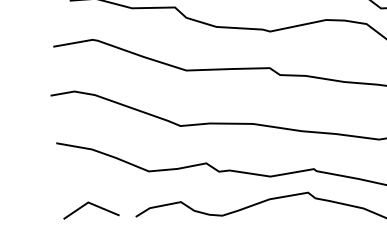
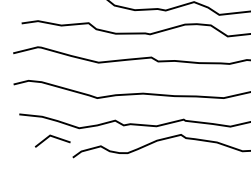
line: (91, 205) -> (52, 137), moved

